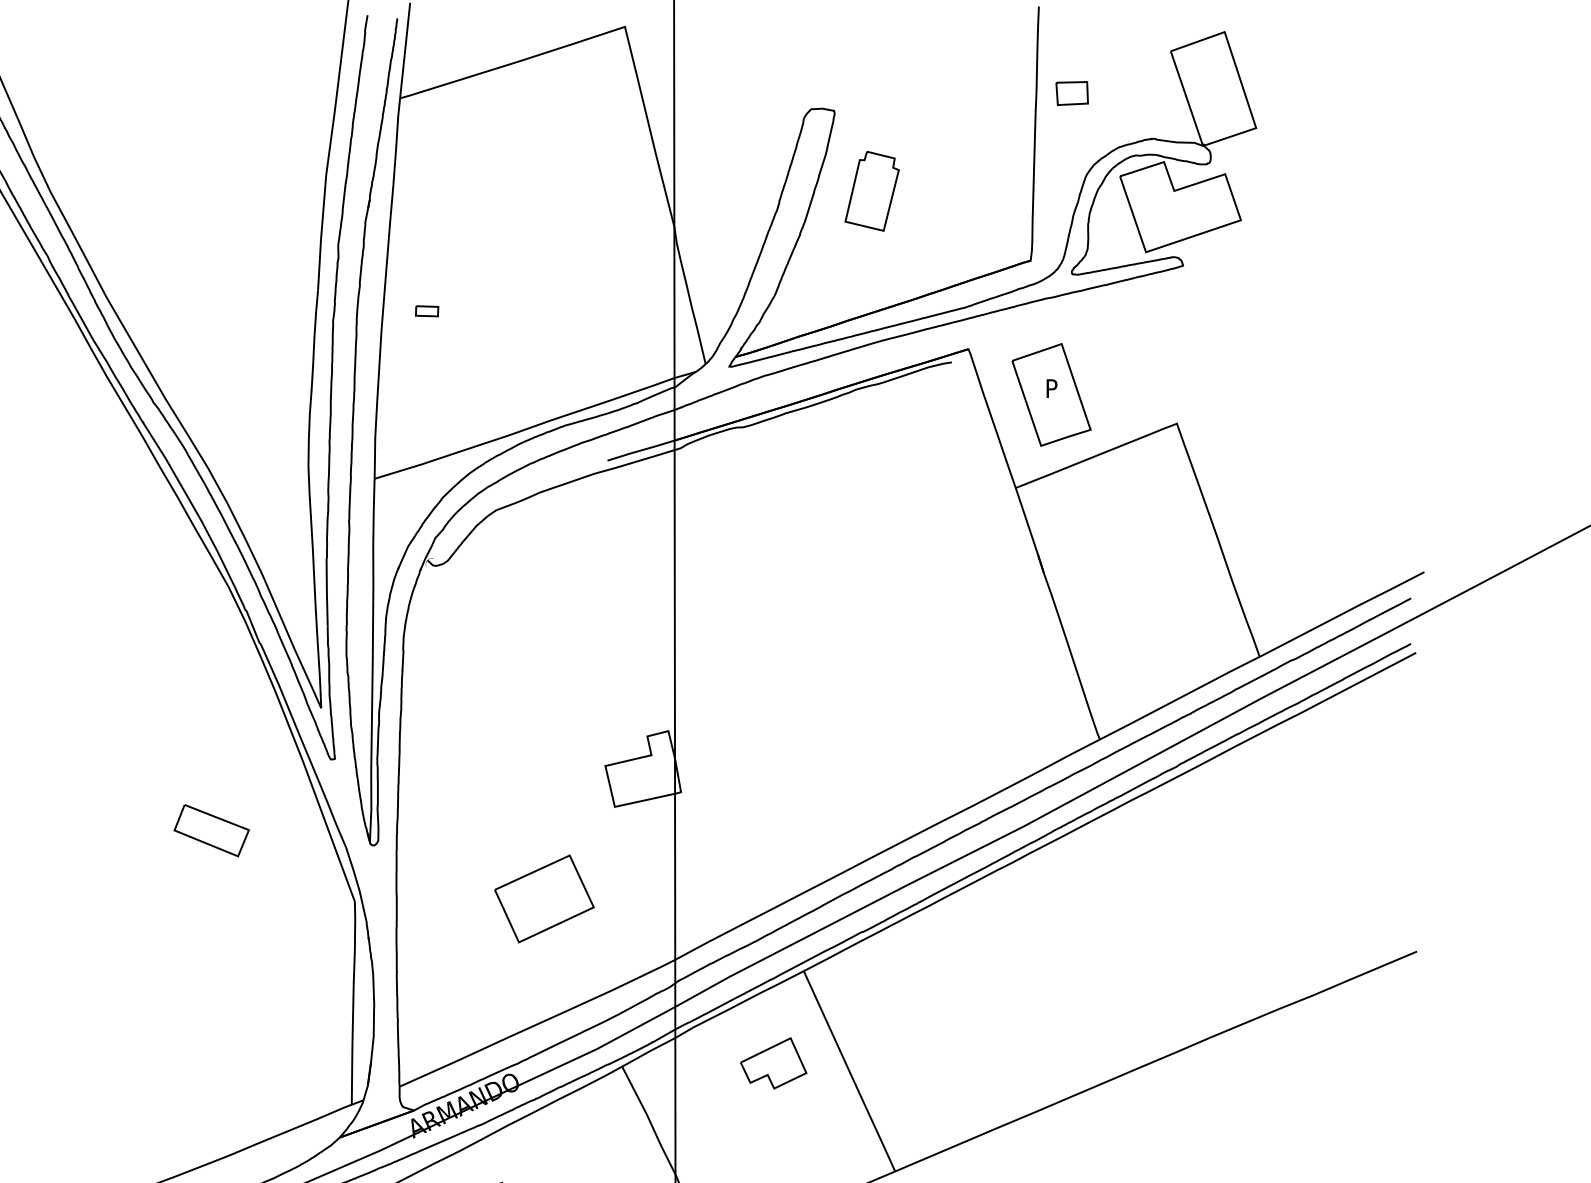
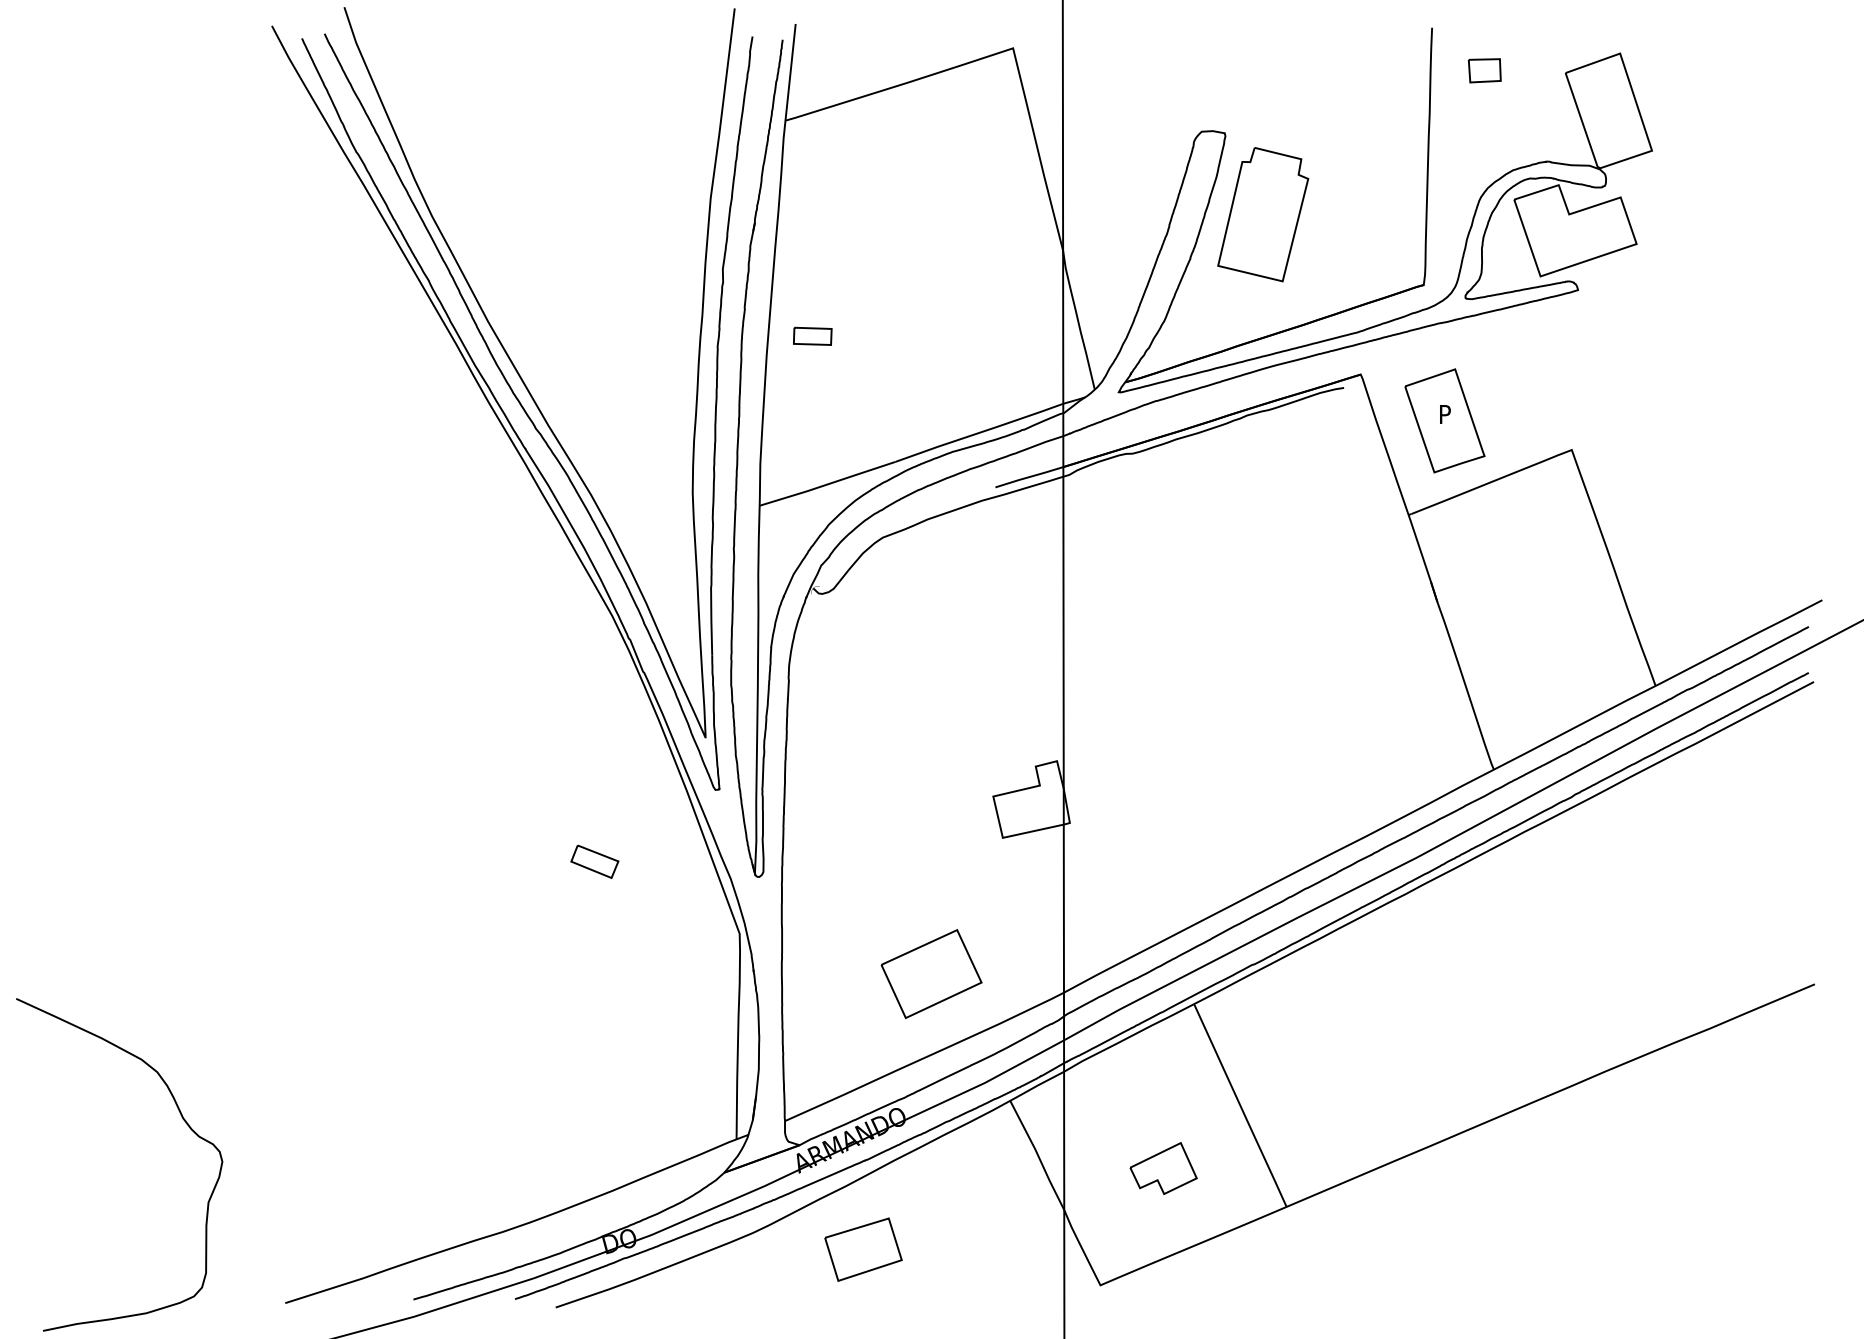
part: (1071, 93) -> (1484, 70), moved
part: (872, 191) -> (1263, 214), size x1.67
part: (426, 310) -> (812, 335), size x1.67
part: (211, 830) -> (594, 861), size x0.62
part: (544, 899) -> (931, 974), moved
part: (773, 1063) -> (1163, 1168), moved

